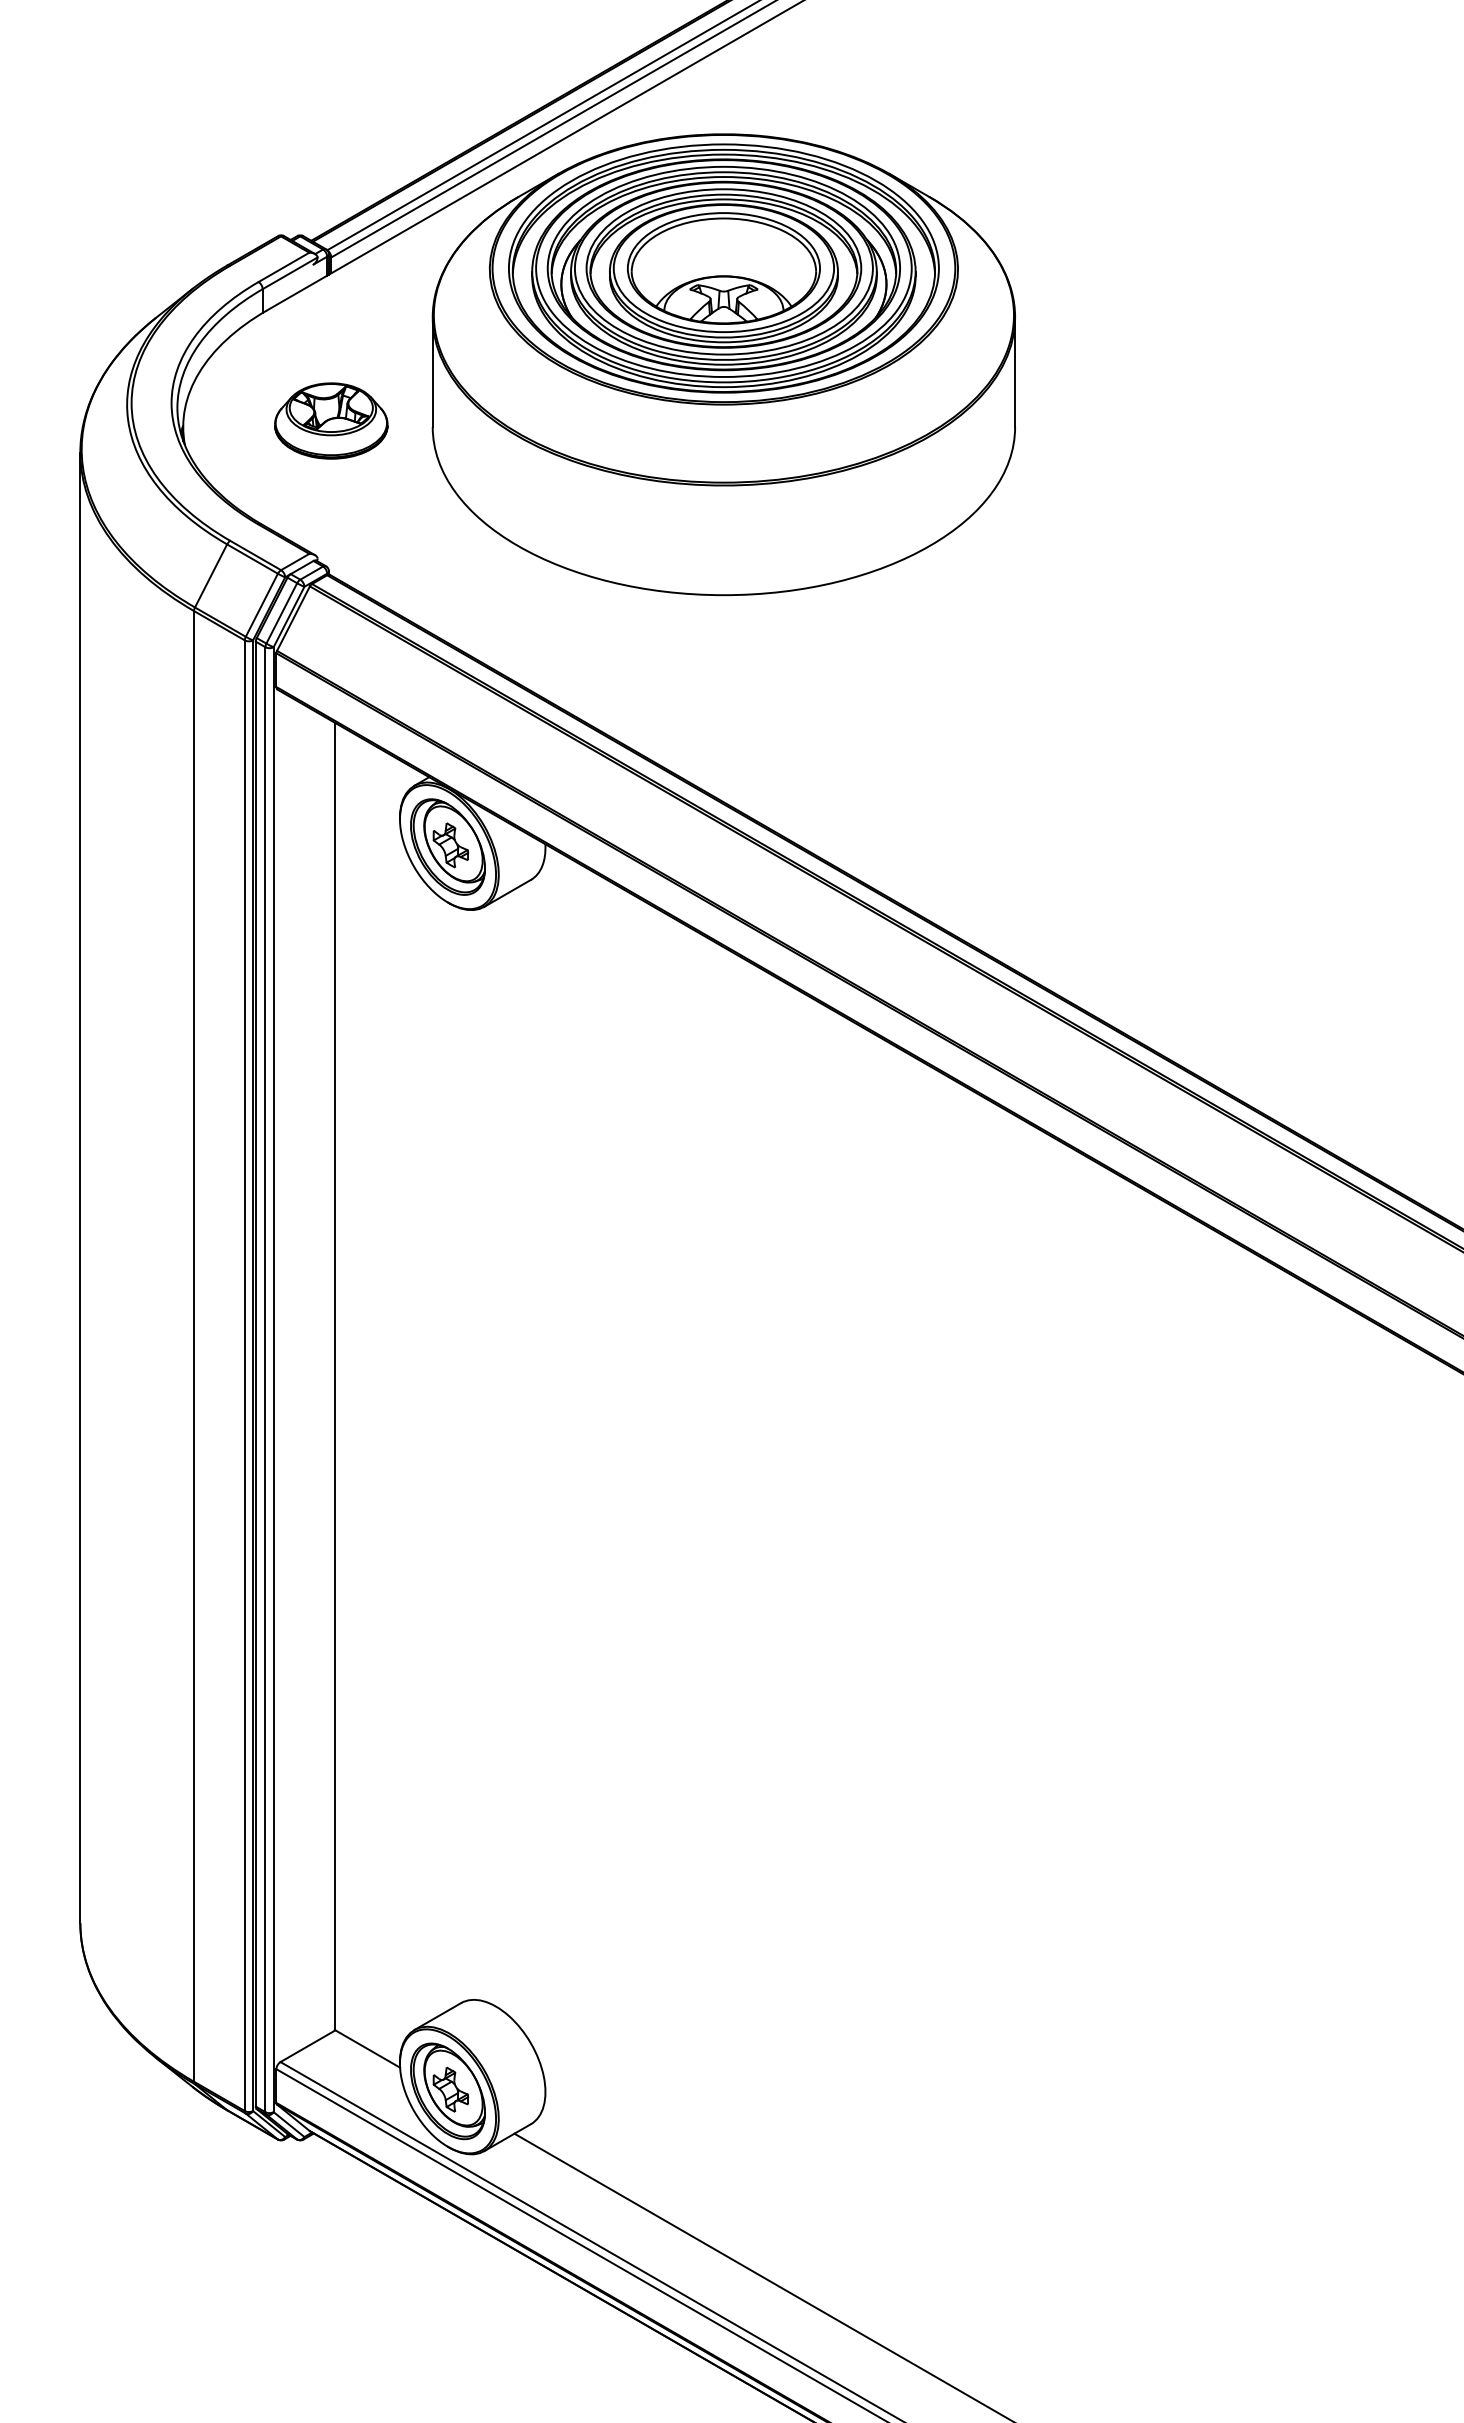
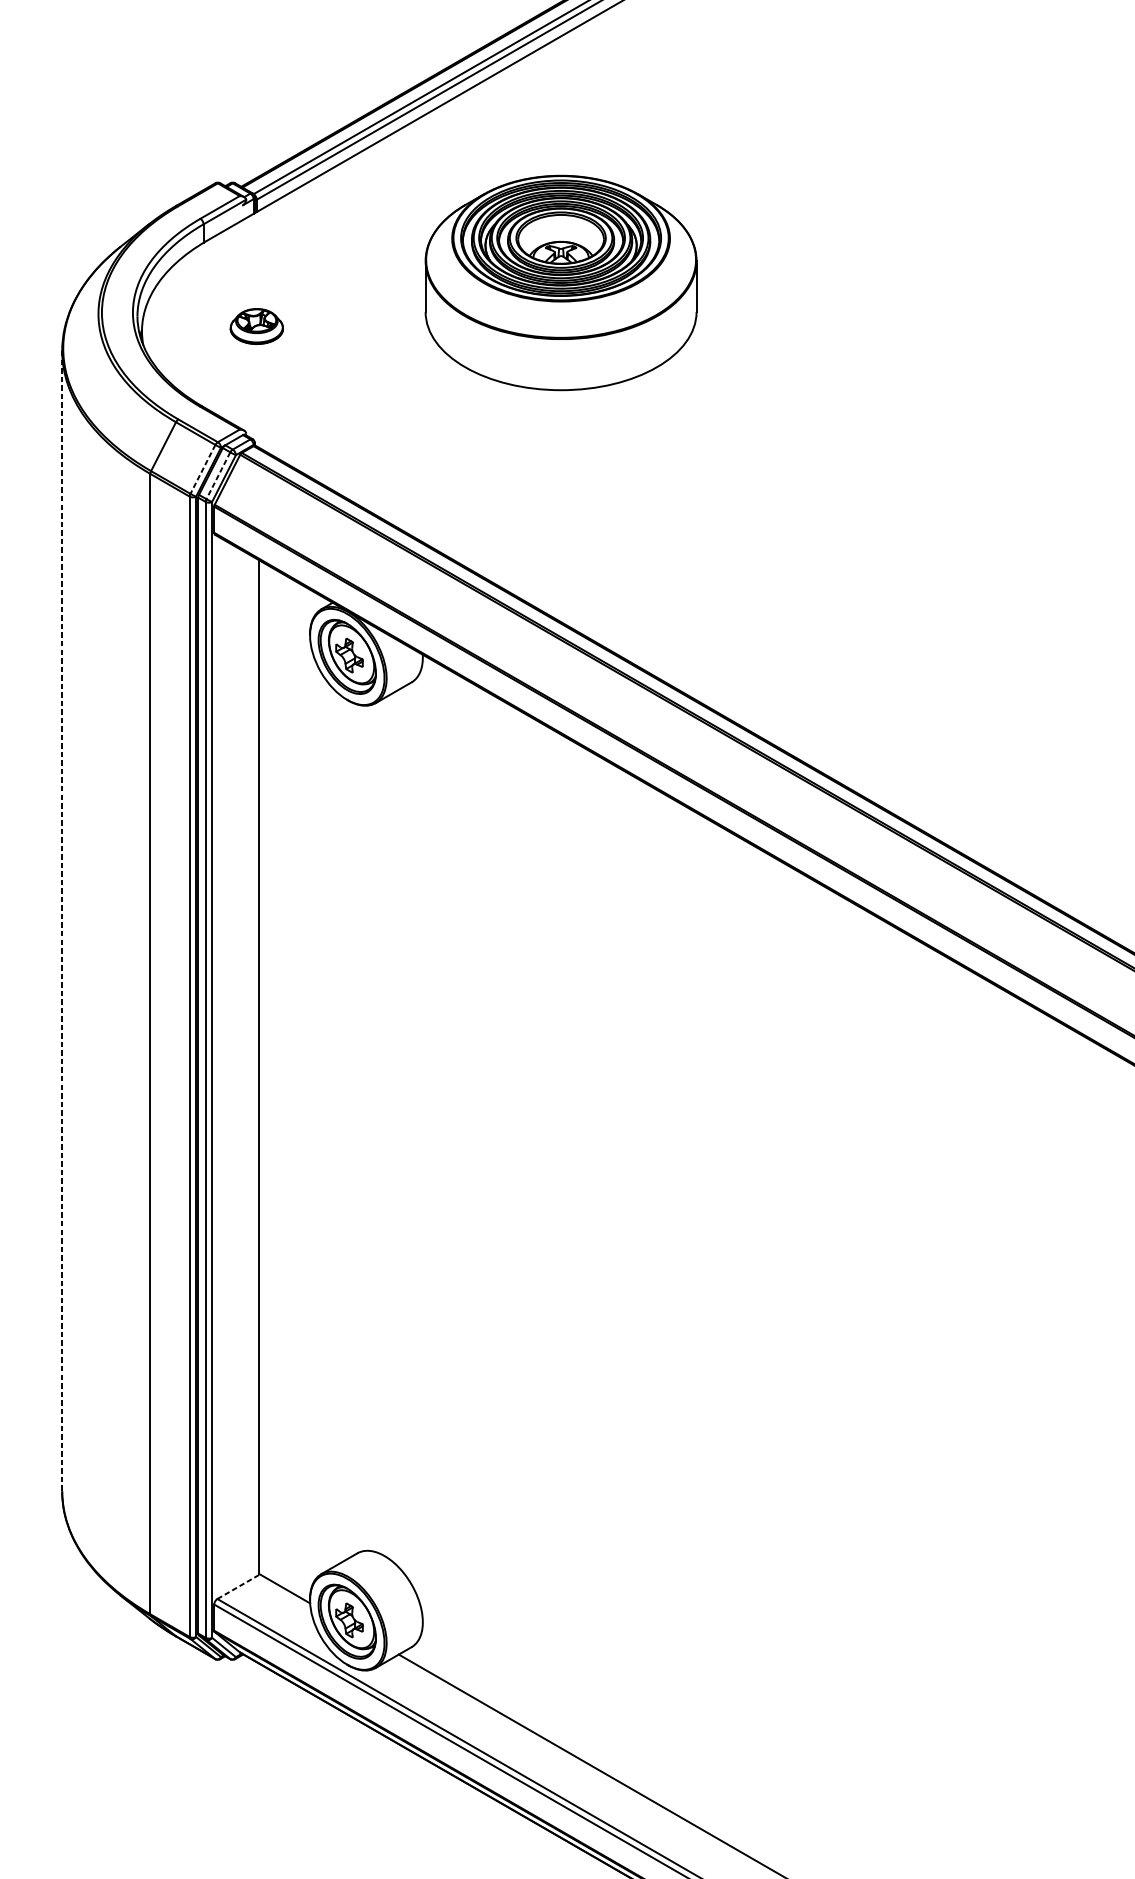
part: (723, 364) -> (560, 282), size x0.6
part: (331, 420) -> (256, 326), size x0.6
line: (261, 605) -> (202, 469), solid -> dashed
line: (281, 613) -> (218, 475), solid -> dashed
line: (80, 1188) -> (62, 921), solid -> dashed
line: (308, 2046) -> (239, 1586), solid -> dashed

